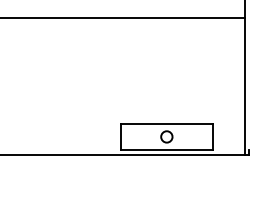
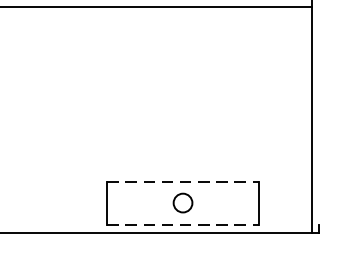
line: (166, 123) -> (182, 180), solid -> dashed
line: (166, 149) -> (182, 223), solid -> dashed

